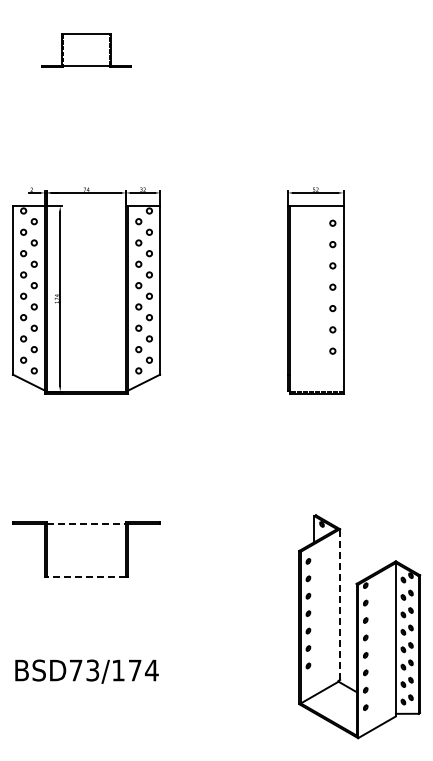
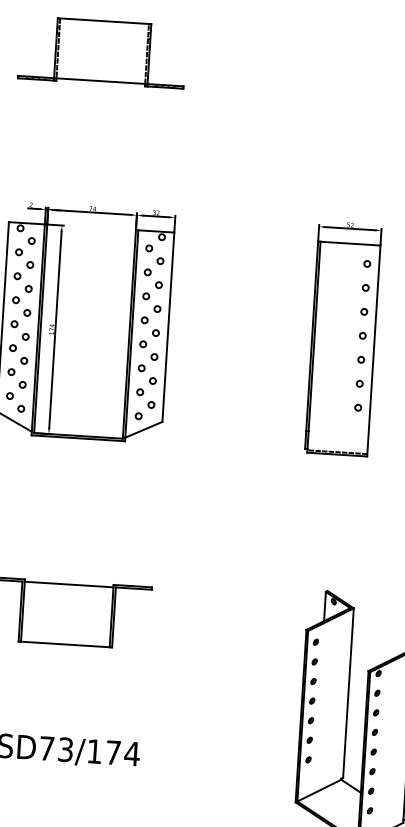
part: (86, 50) -> (102, 52), size x1.67
line: (87, 523) -> (70, 584), dashed -> solid
line: (86, 577) -> (65, 644), dashed -> solid
line: (340, 604) -> (348, 693), dashed -> solid

